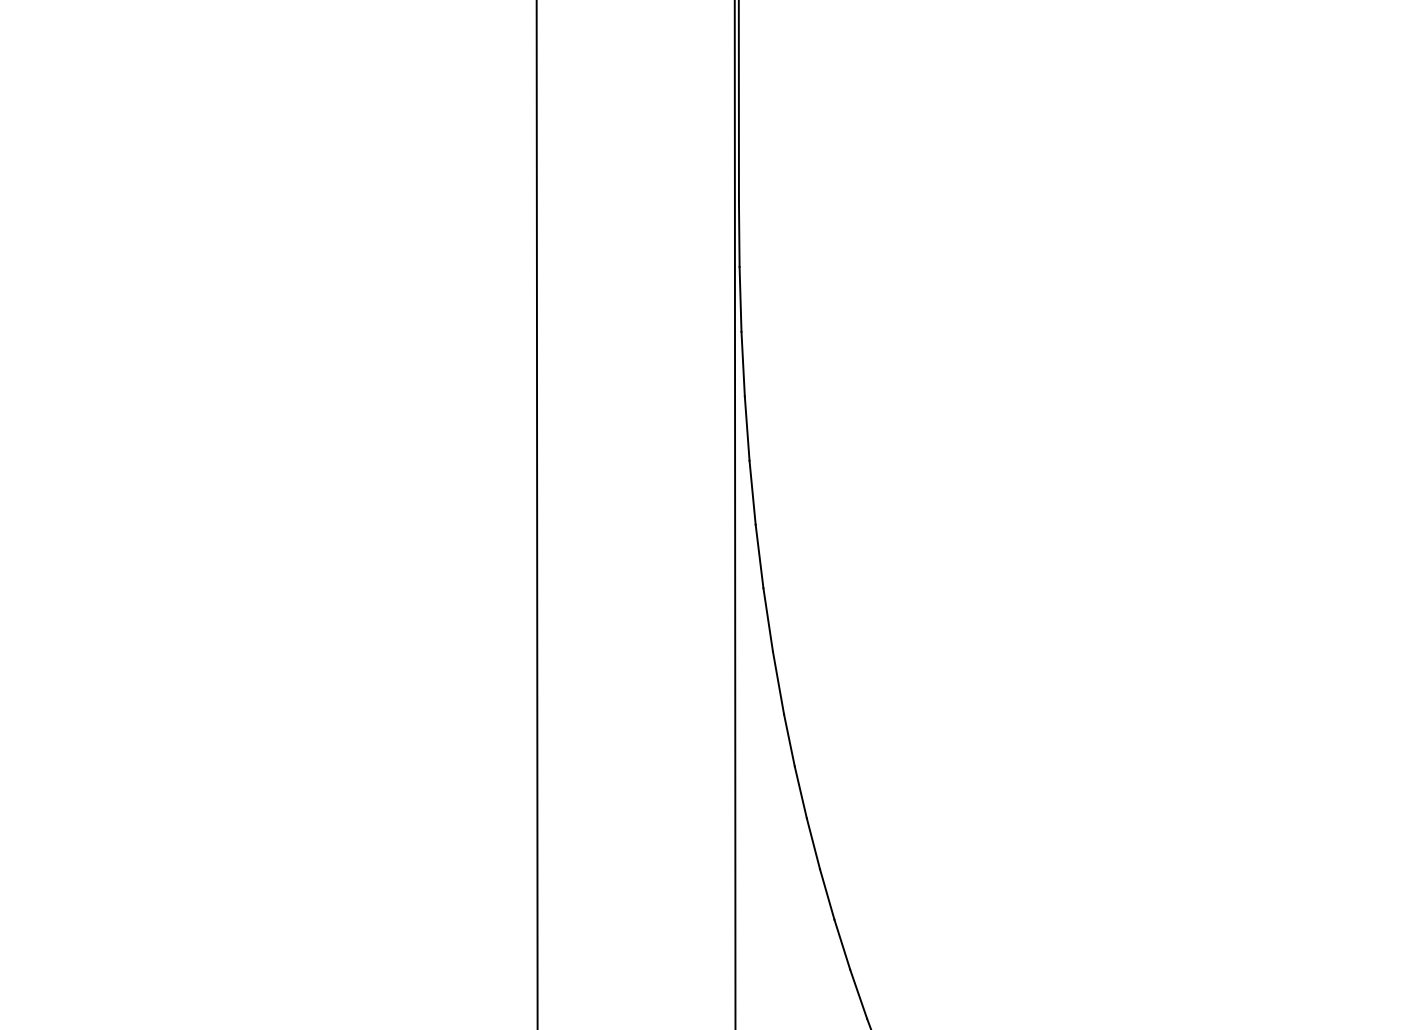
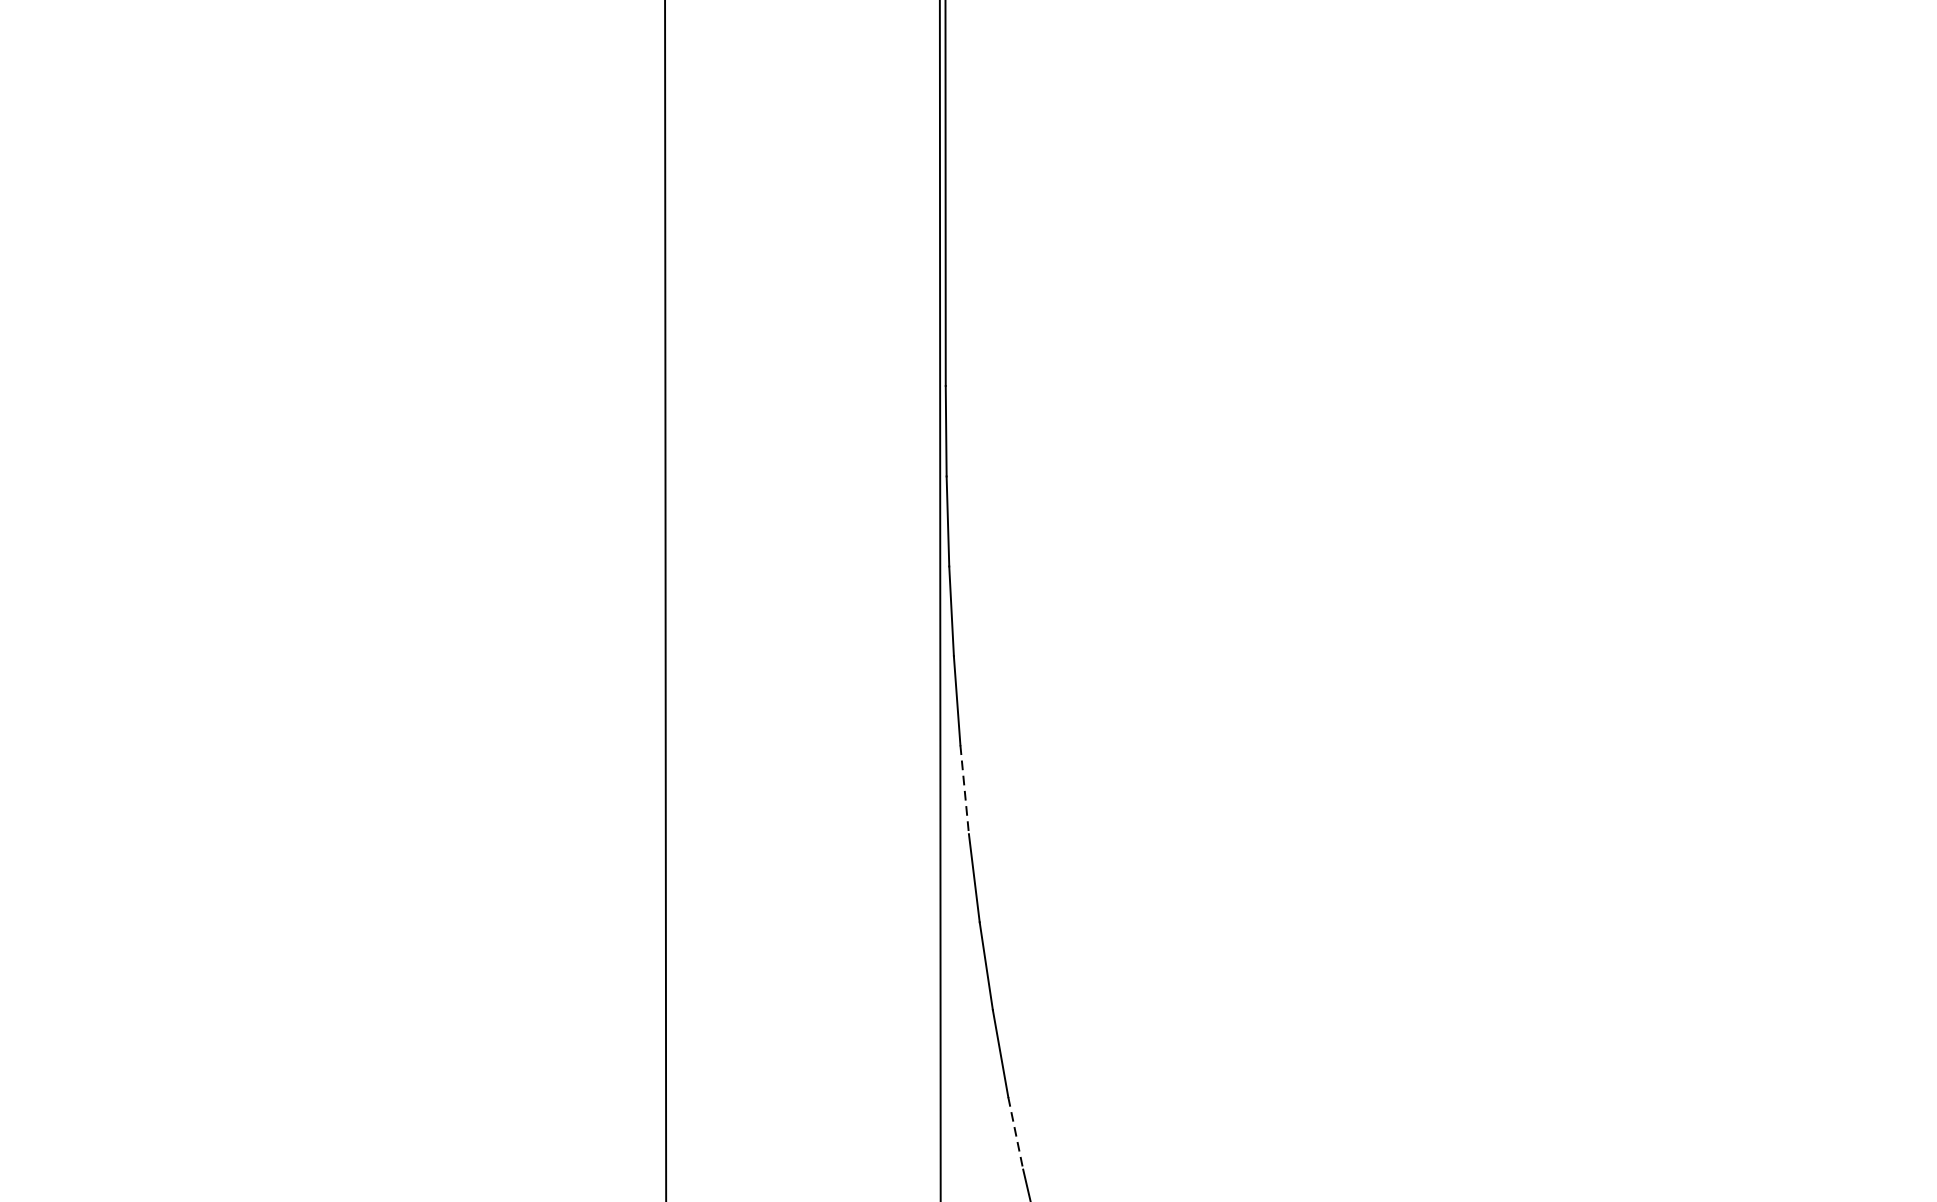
line: (752, 493) -> (964, 790), solid -> dashed
line: (789, 740) -> (1015, 1133), solid -> dashed

